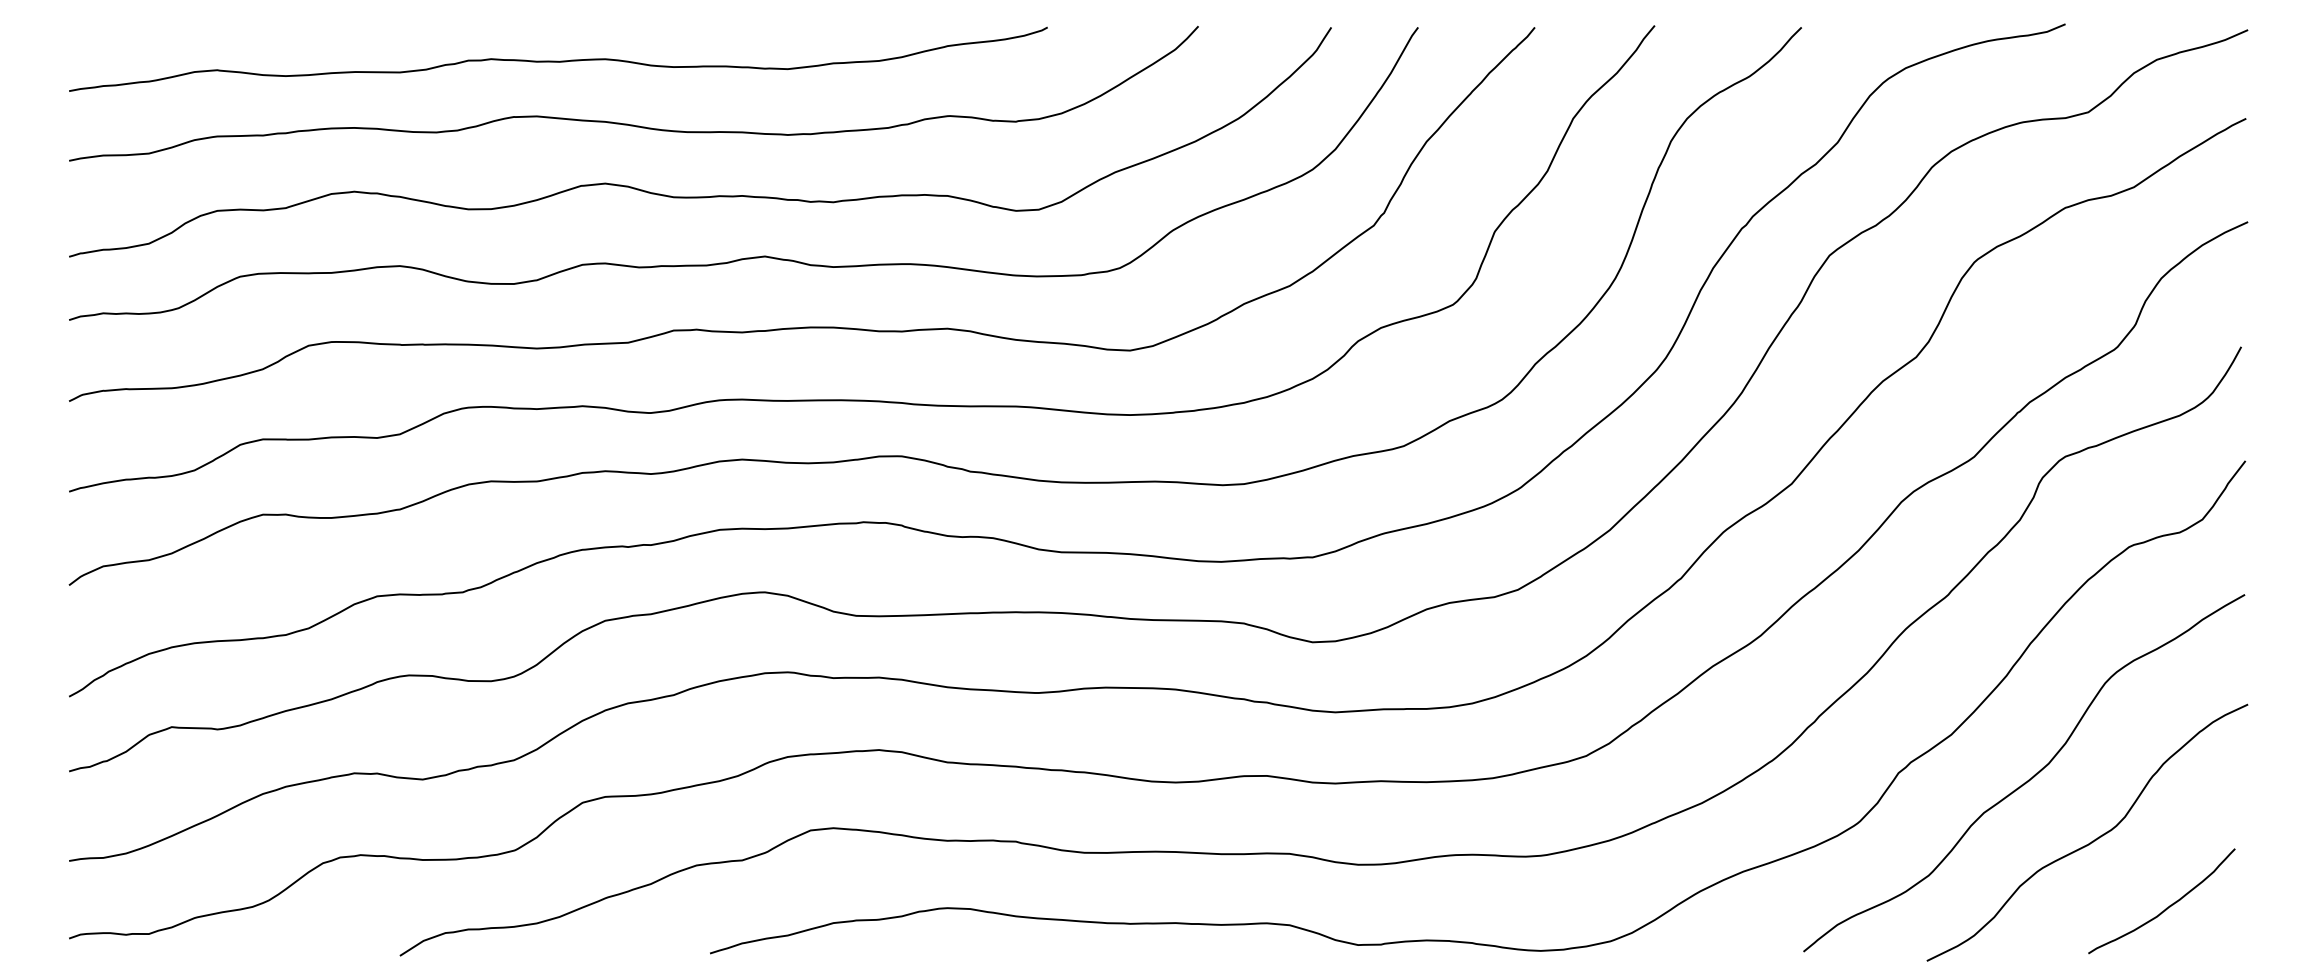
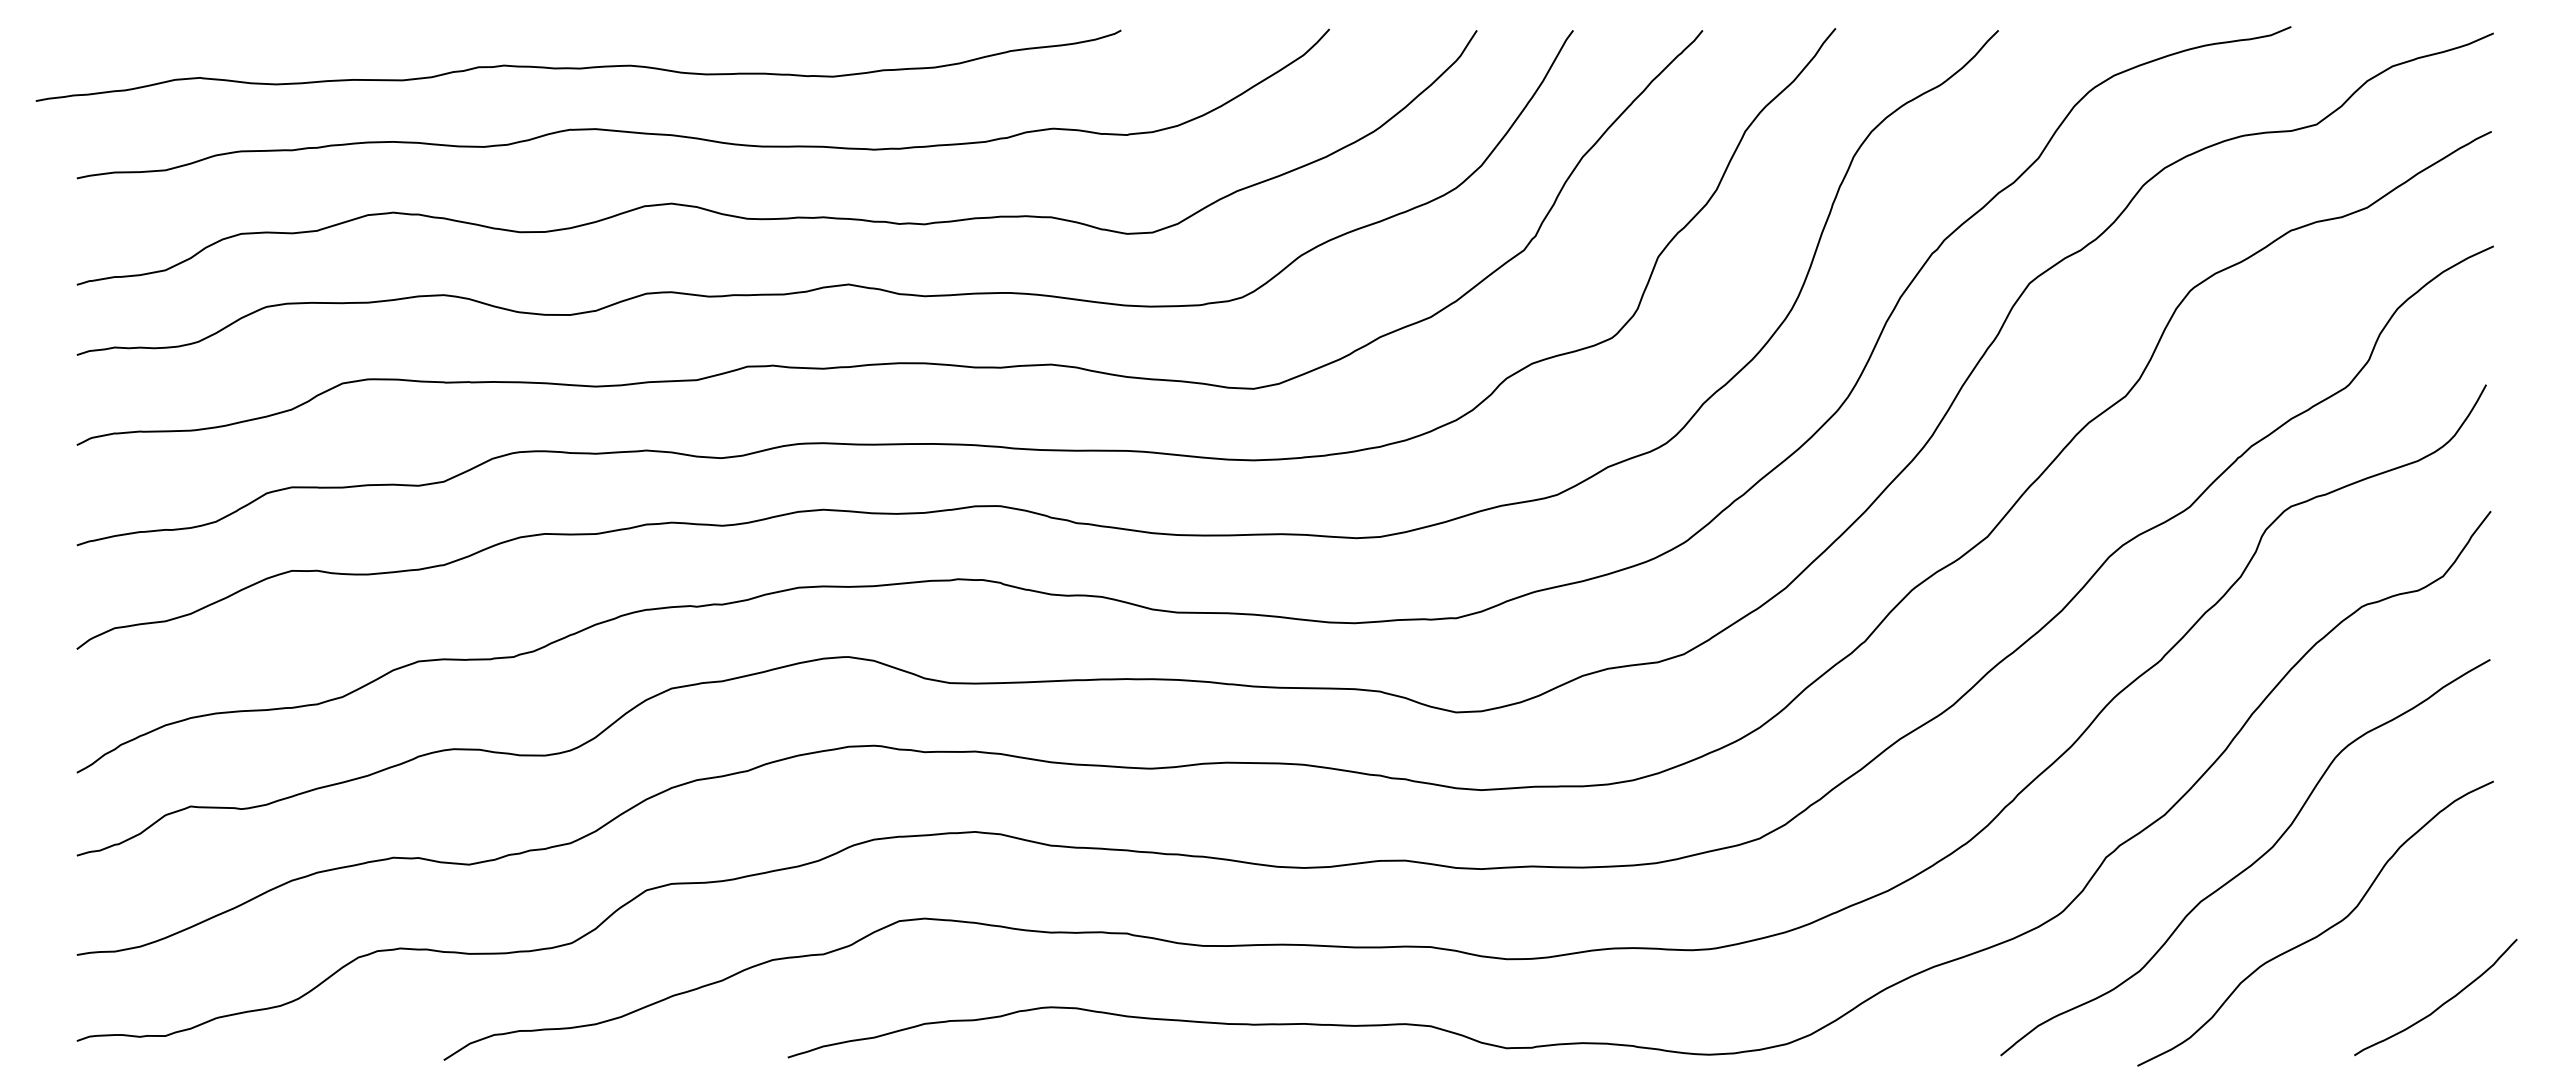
curve: (558, 60) -> (578, 67), moved
curve: (2166, 907) -> (2440, 1004), moved

